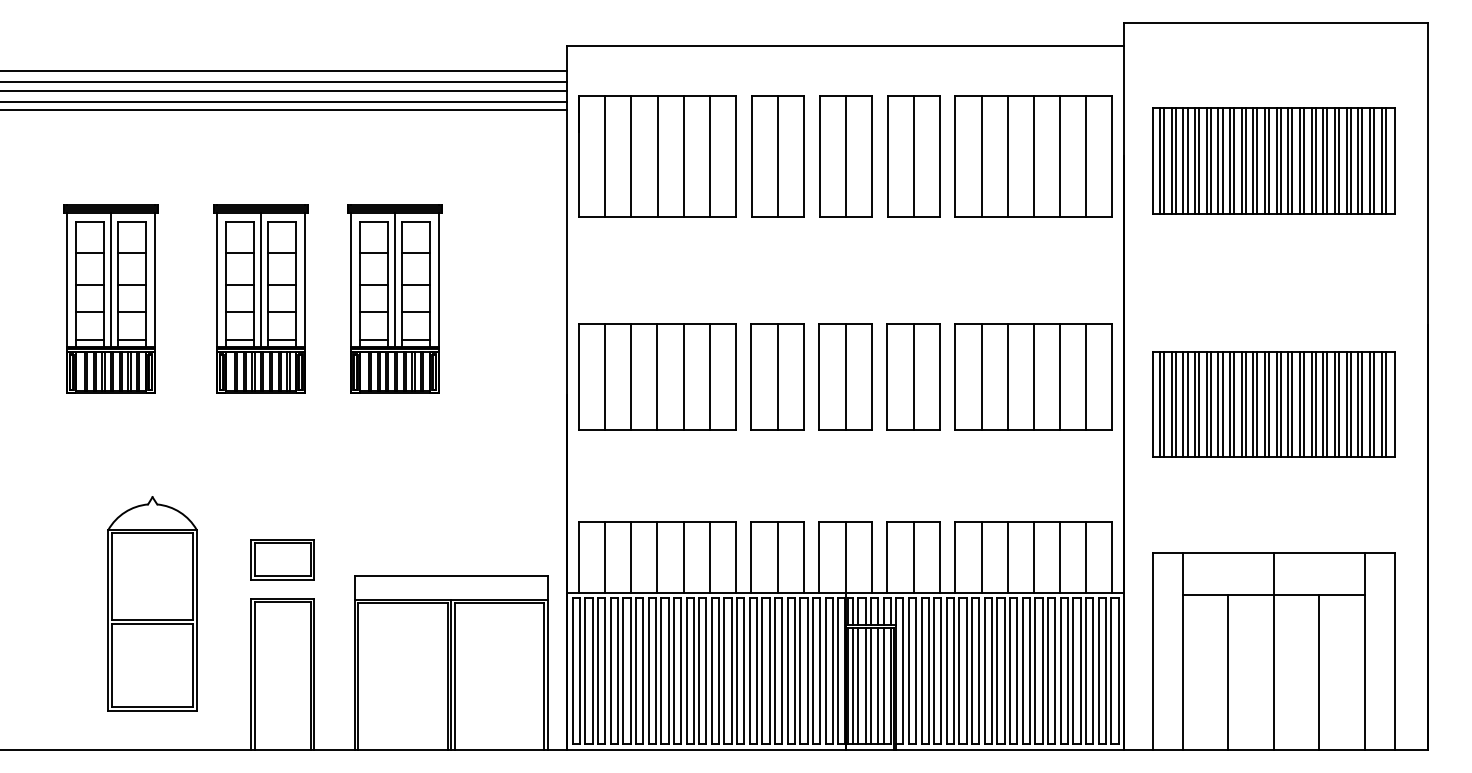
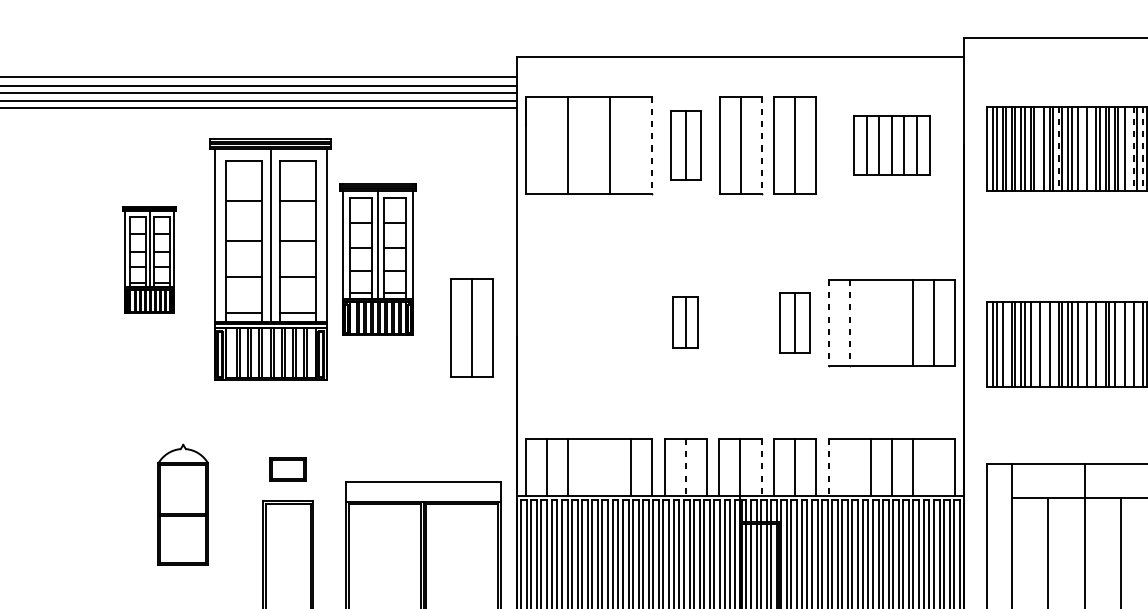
line: (605, 156) -> (547, 145), removed
line: (657, 156) -> (589, 145), removed
line: (709, 156) -> (631, 145), removed
line: (735, 156) -> (651, 145), solid -> dashed
part: (777, 156) -> (685, 145), size x0.7
line: (871, 156) -> (761, 145), solid -> dashed
part: (1033, 156) -> (891, 145), size x0.6
line: (1218, 160) -> (1040, 148), removed
line: (1241, 160) -> (1058, 148), solid -> dashed
line: (1269, 160) -> (1081, 148), removed
line: (1280, 160) -> (1090, 148), removed
line: (1327, 160) -> (1127, 148), removed
line: (1334, 160) -> (1133, 148), solid -> dashed
line: (1346, 160) -> (1143, 148), solid -> dashed
part: (110, 298) -> (149, 259), size x0.7
part: (260, 298) -> (270, 259), size x1.6
part: (657, 376) -> (589, 322), removed
part: (777, 376) -> (685, 322), size x0.6
part: (845, 376) -> (740, 322), removed
part: (913, 376) -> (795, 322), size x0.7
line: (1007, 376) -> (870, 322), removed
line: (1033, 376) -> (891, 322), removed
line: (955, 377) -> (828, 323), solid -> dashed
line: (981, 377) -> (849, 323), solid -> dashed
part: (511, 383) -> (471, 327), added
line: (1175, 403) -> (1005, 343), removed
line: (1210, 403) -> (1033, 343), removed
line: (1222, 403) -> (1043, 343), removed
line: (1234, 403) -> (1053, 343), removed
line: (1269, 403) -> (1081, 343), removed
line: (1280, 403) -> (1090, 343), removed
line: (1292, 403) -> (1099, 343), removed
line: (1315, 403) -> (1118, 343), removed
line: (1327, 403) -> (1127, 343), removed
line: (1339, 403) -> (1137, 343), removed
line: (657, 556) -> (589, 466), removed
line: (683, 556) -> (610, 466), removed
line: (981, 556) -> (849, 466), removed
line: (1085, 556) -> (933, 466), removed
line: (777, 557) -> (685, 467), solid -> dashed
line: (871, 557) -> (761, 467), solid -> dashed
line: (955, 557) -> (828, 467), solid -> dashed
part: (282, 559) -> (287, 469), size x0.7
part: (152, 603) -> (183, 504), size x0.7

